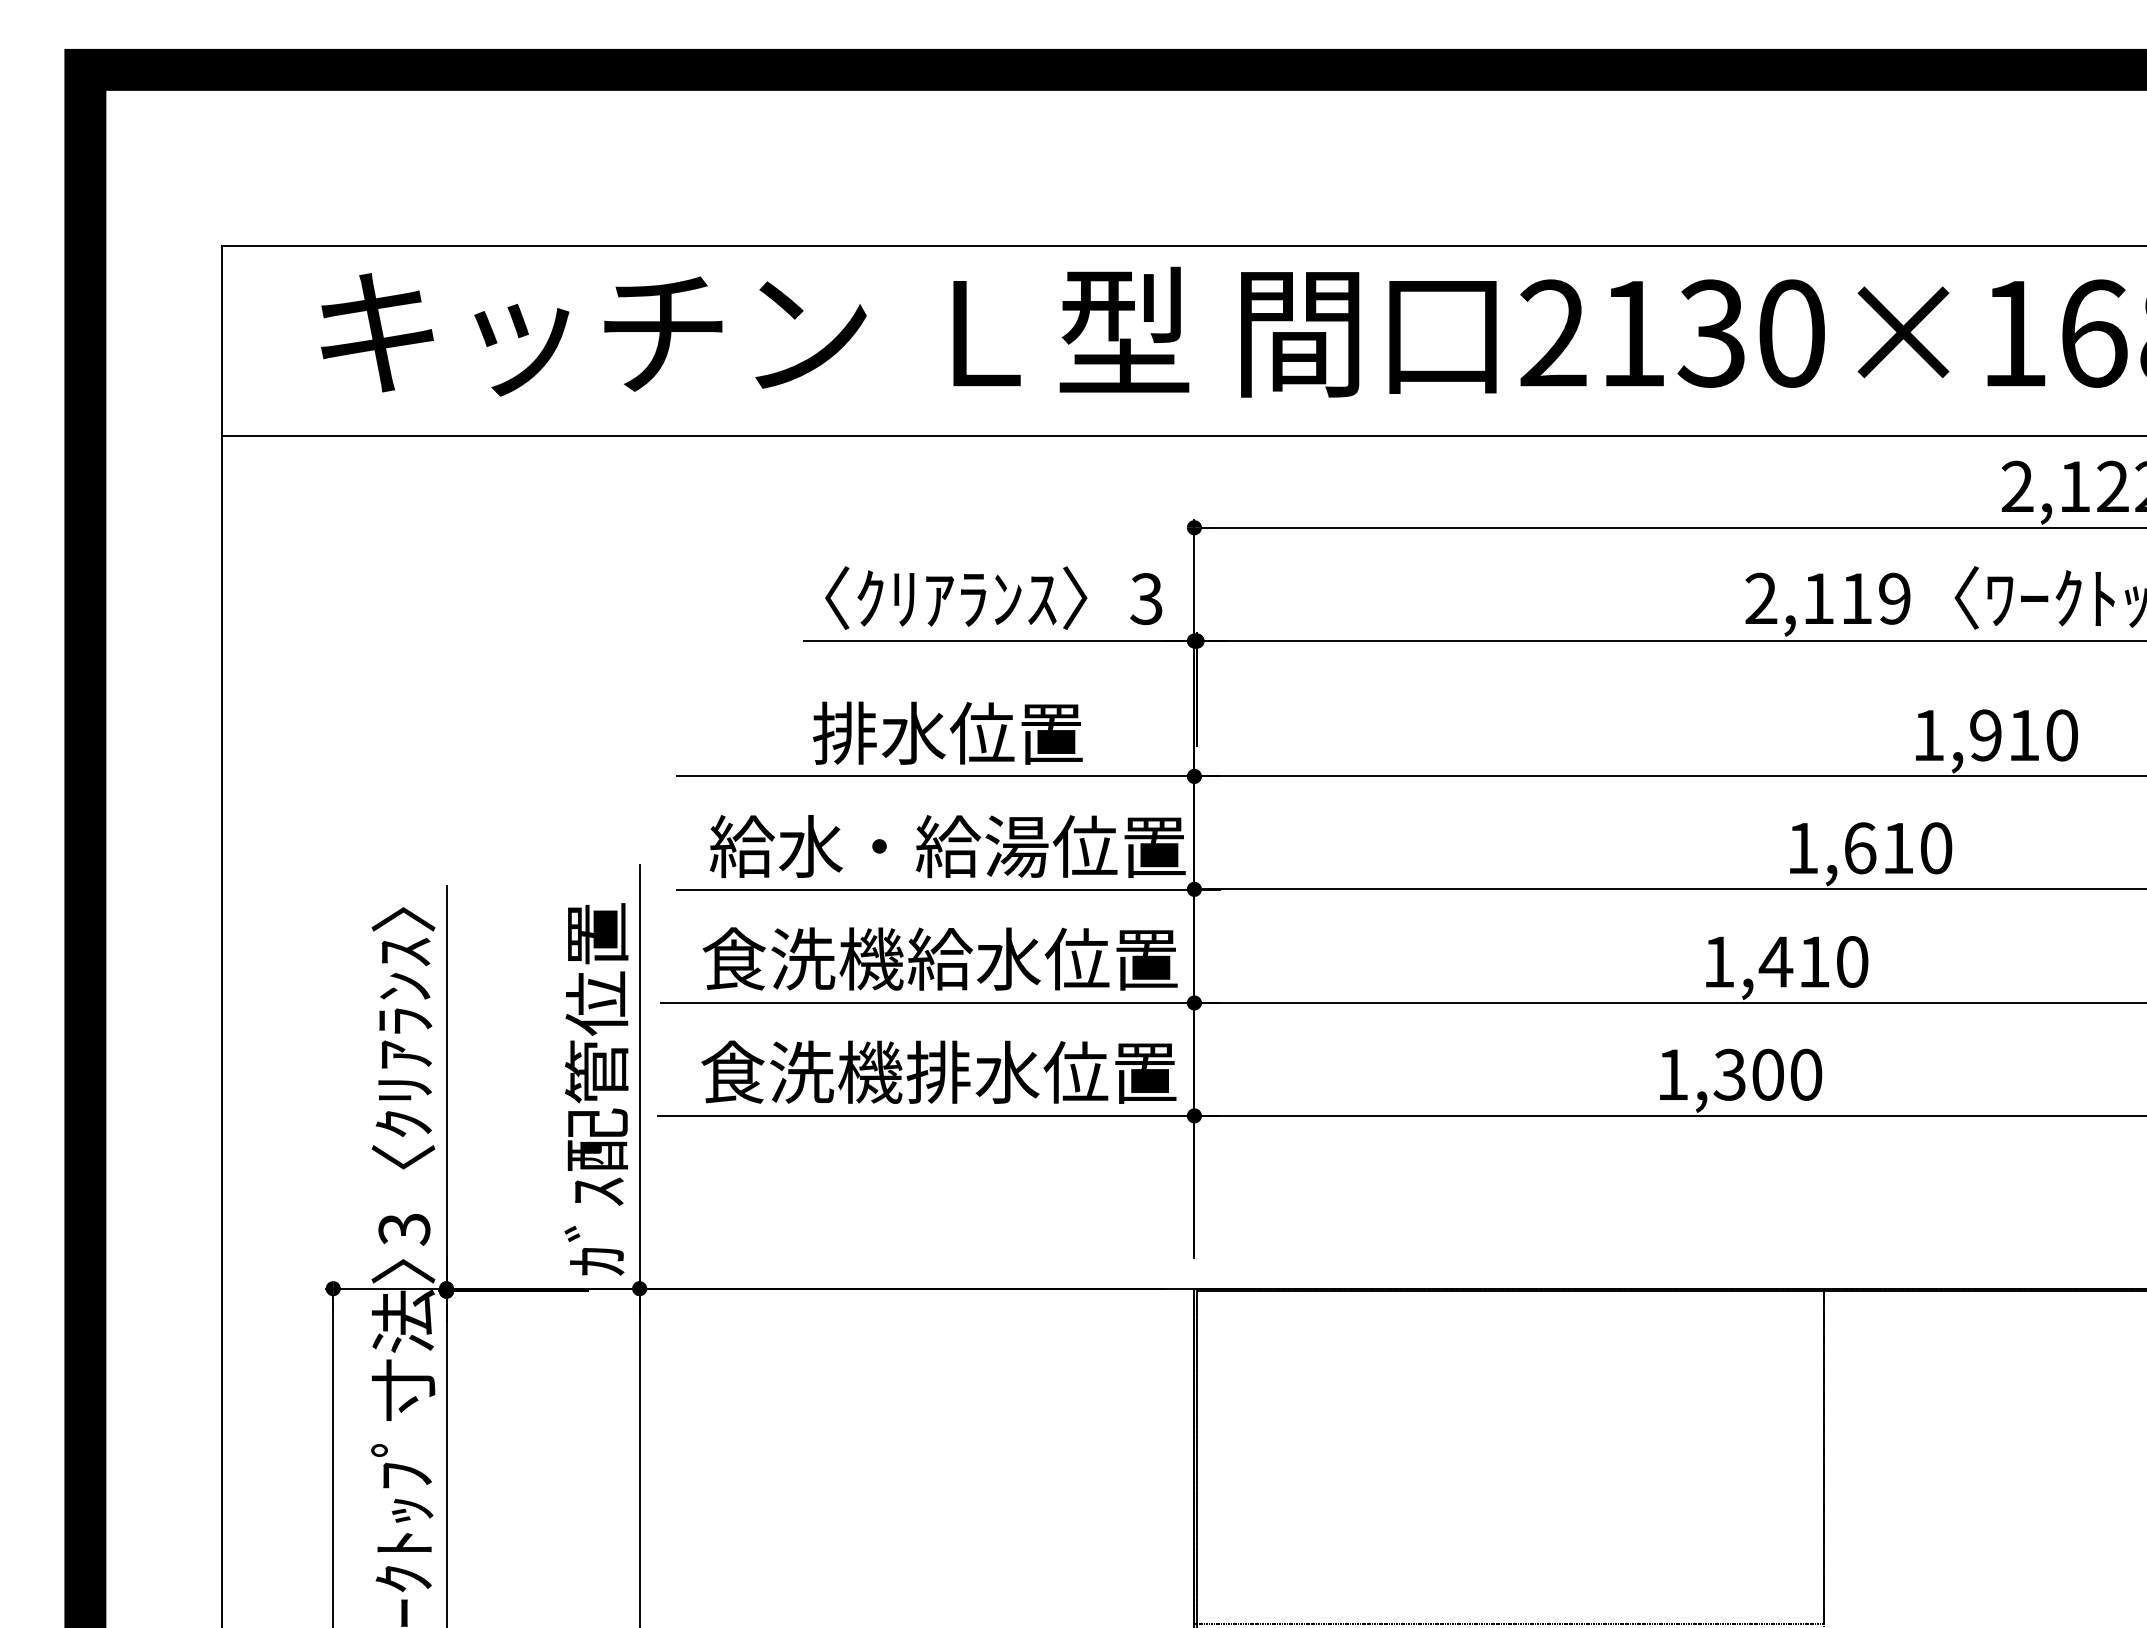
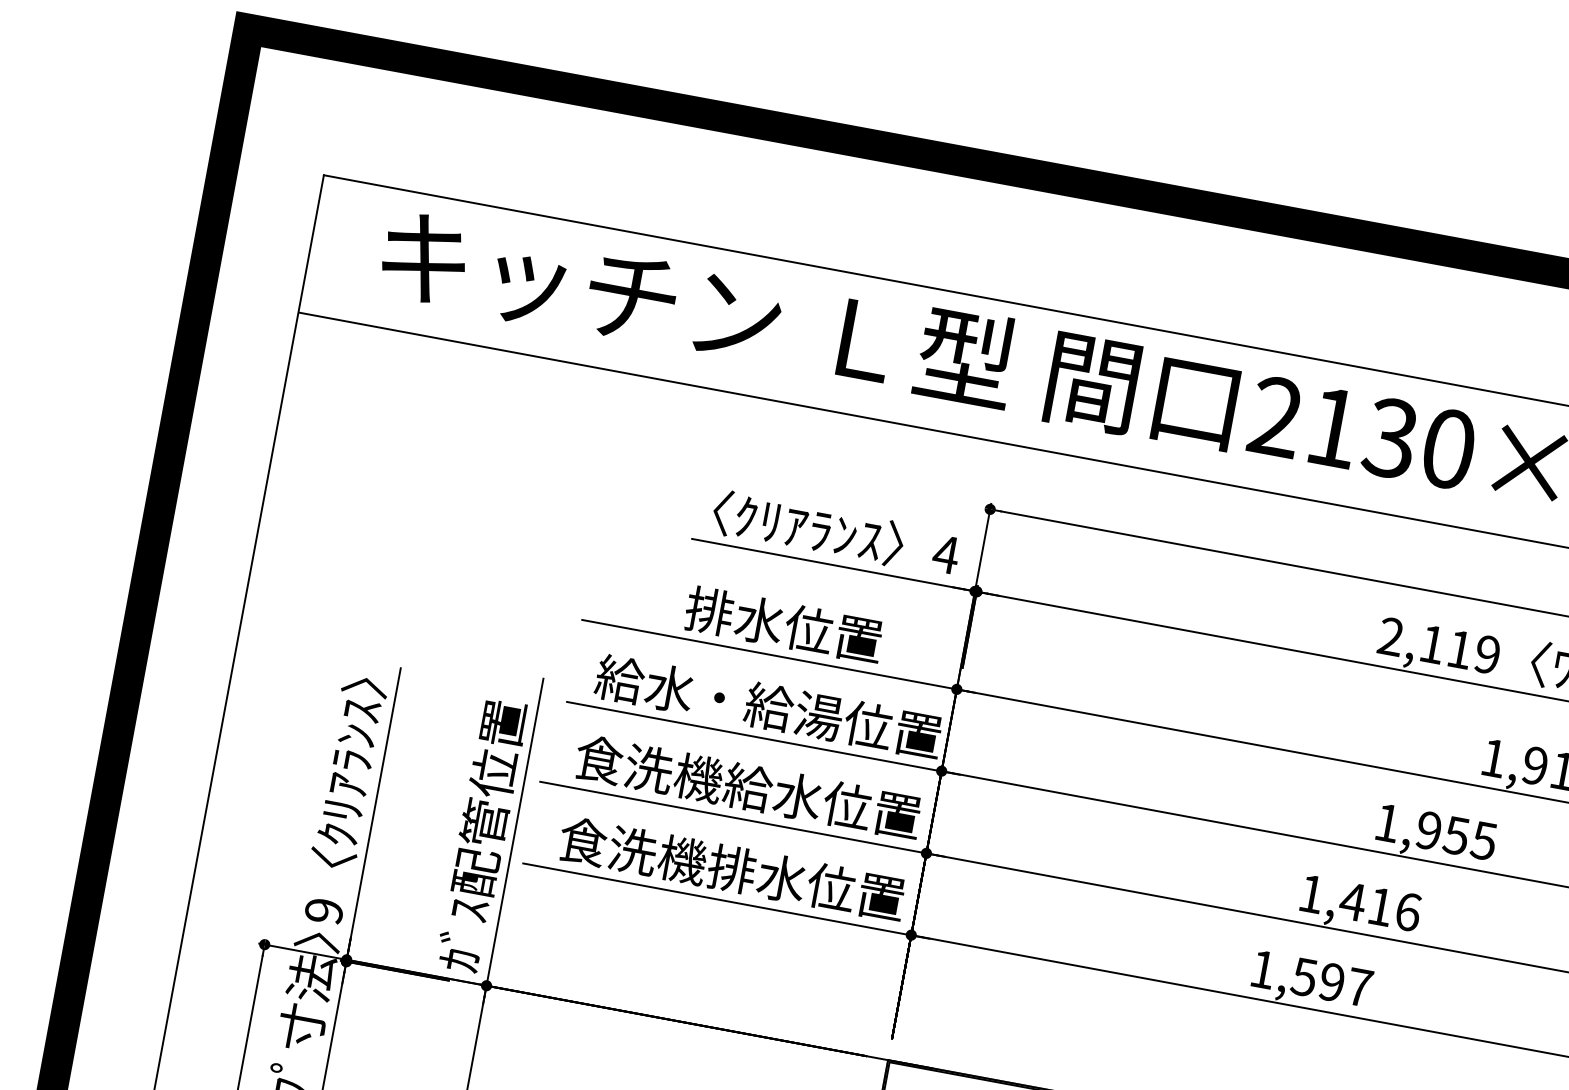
text: (1146, 599) -> (945, 554), 3 -> 4
text: (1898, 848) -> (1456, 836), 1,610 -> 1,955
text: (1852, 961) -> (1408, 911), 1,410 -> 1,416
text: (1767, 1074) -> (1331, 982), 1,300 -> 1,597
text: (404, 1229) -> (324, 911), 3 -> 9

